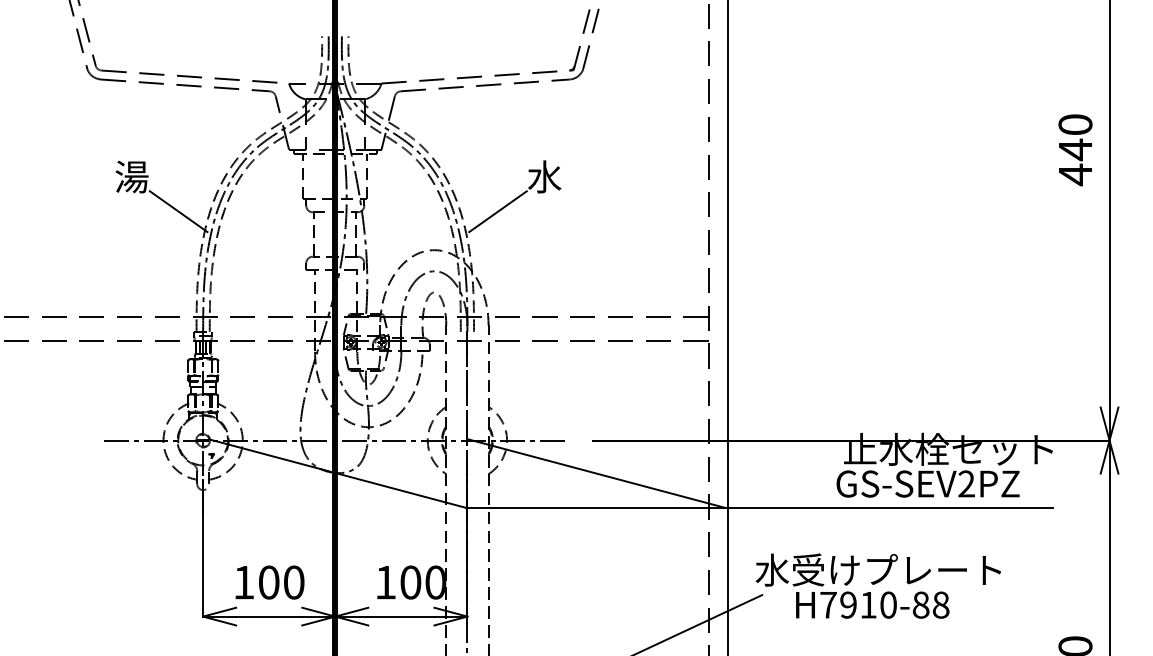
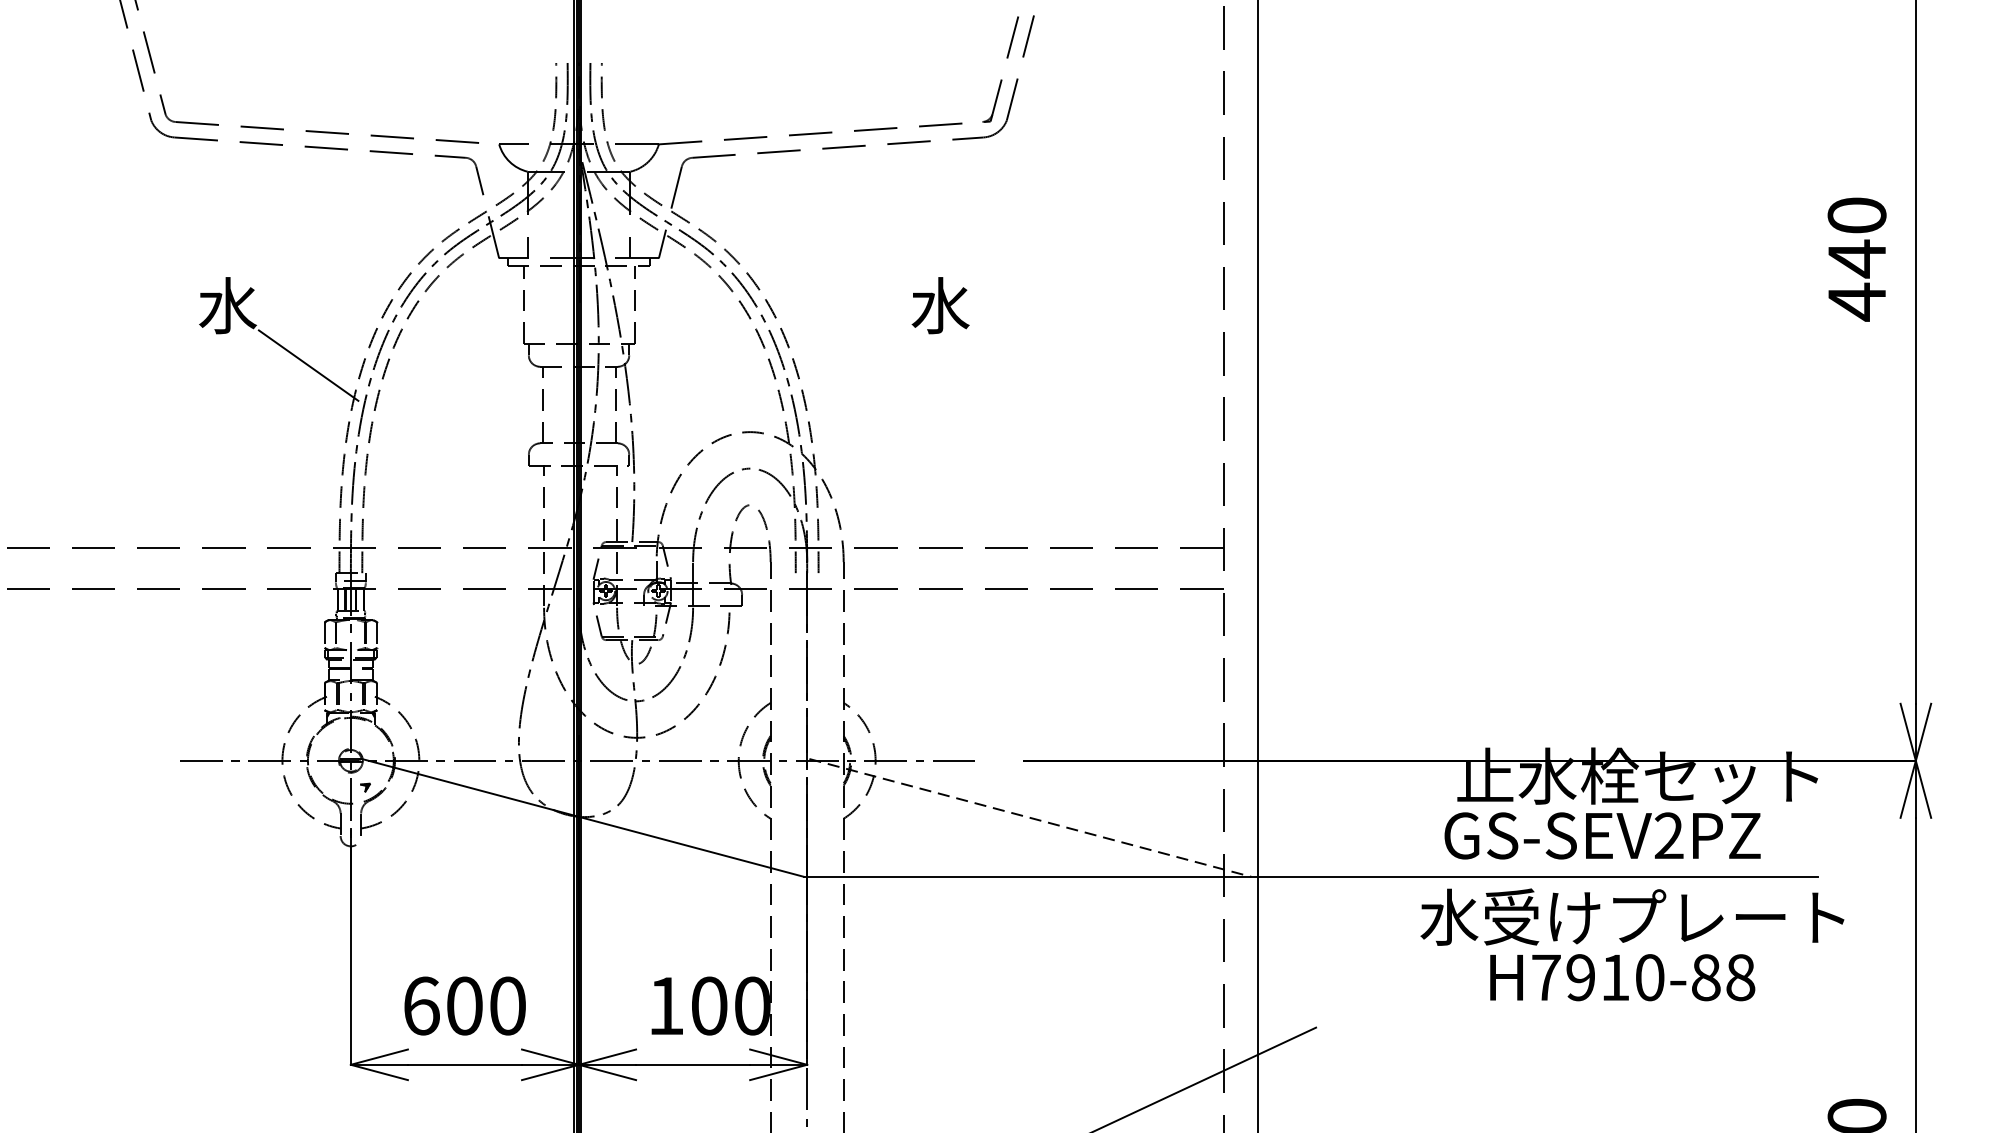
text: (131, 176) -> (227, 304), 湯 -> 水
line: (497, 211) -> (859, 365), removed
line: (597, 473) -> (1031, 817), solid -> dashed
text: (244, 582) -> (422, 1005), 100 -> 600
text: (877, 585) -> (1630, 943), moved

